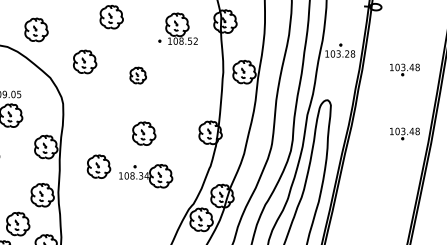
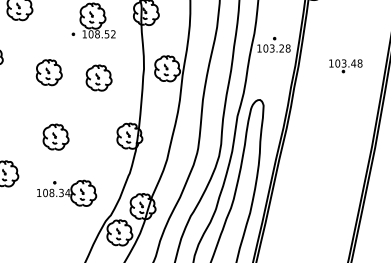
part: (138, 75) -> (49, 72), size x1.43
part: (182, 80) -> (98, 77), added
part: (404, 133) -> (345, 136), removed
part: (146, 176) -> (67, 193), moved

